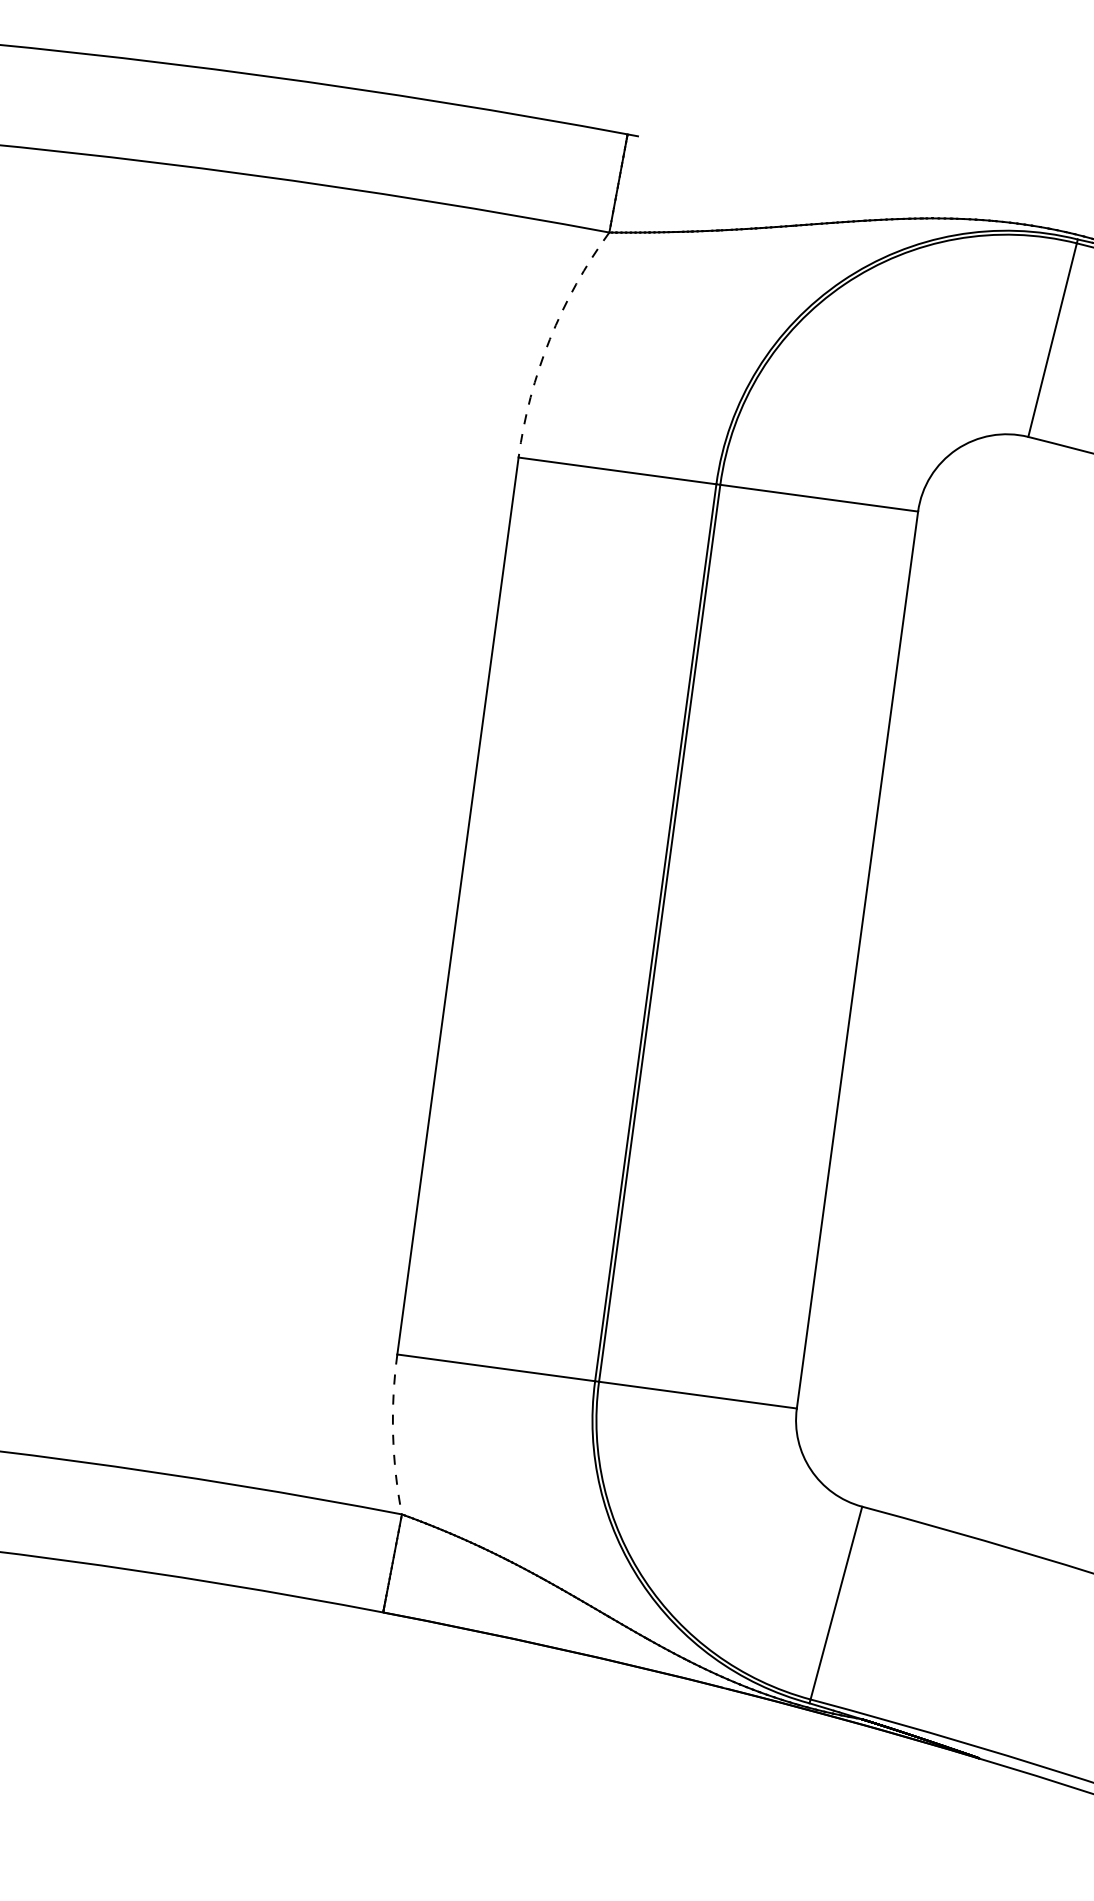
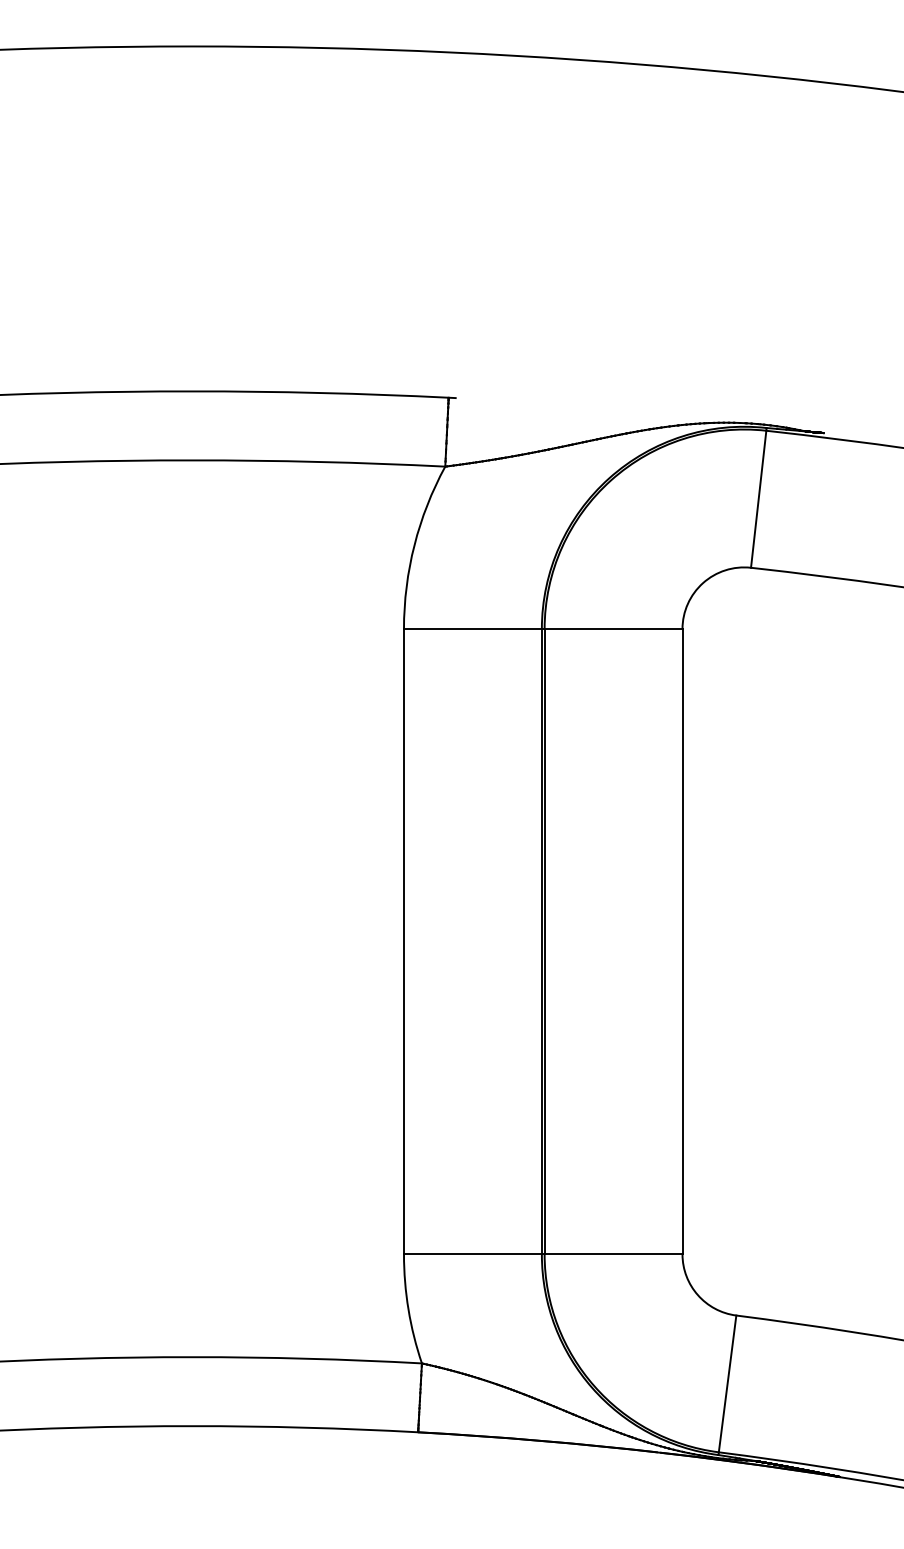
arc: (549, 339) -> (414, 545), dashed -> solid
arc: (393, 1434) -> (408, 1309), dashed -> solid

